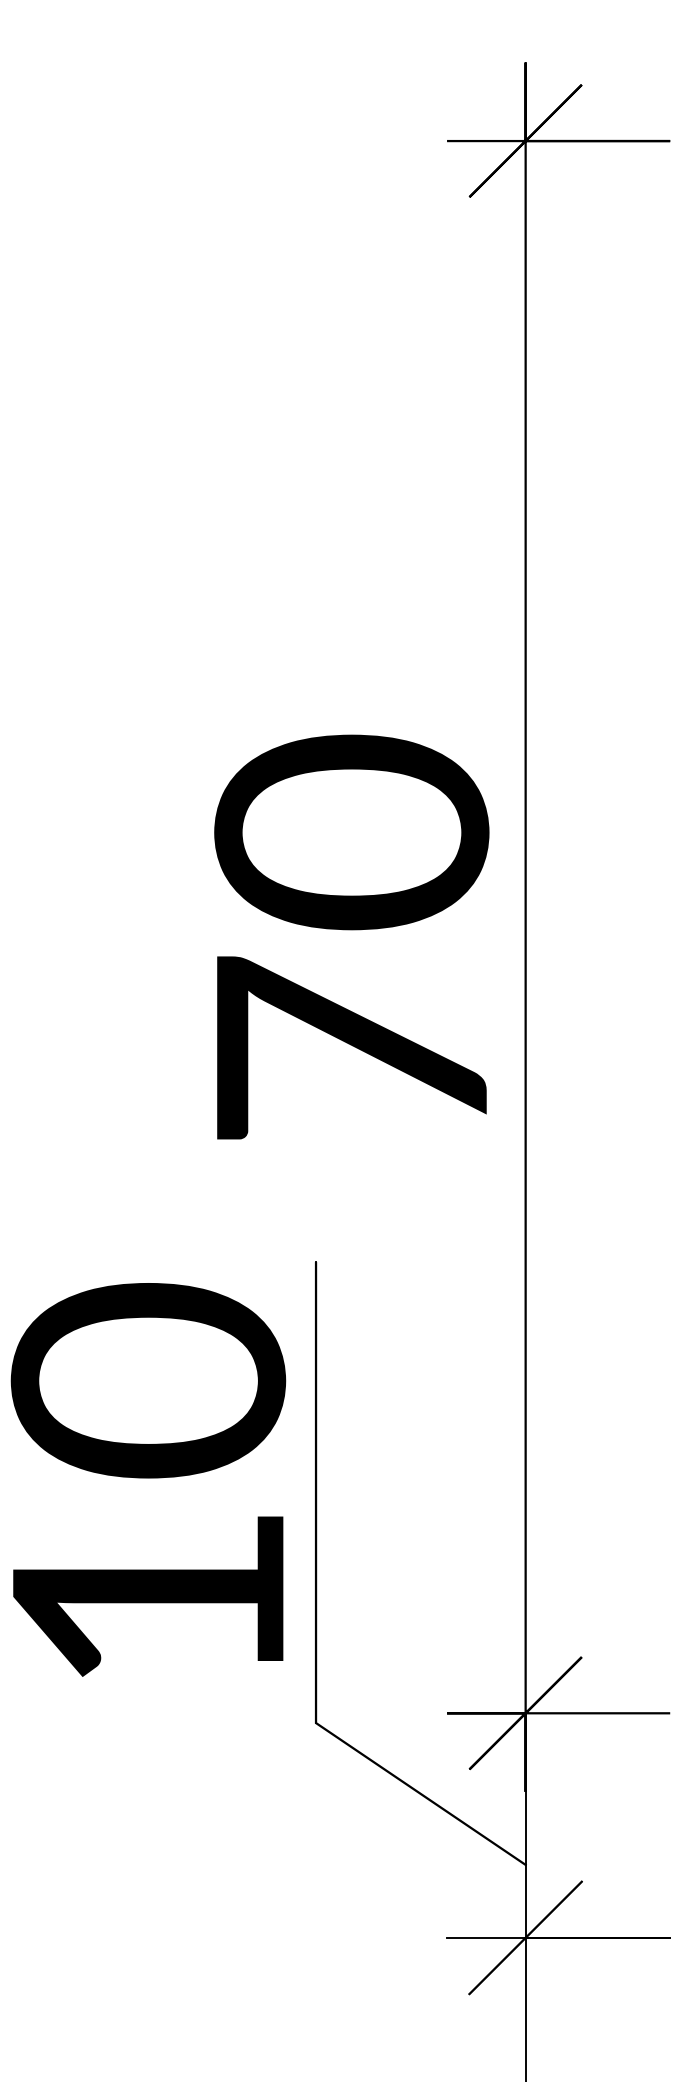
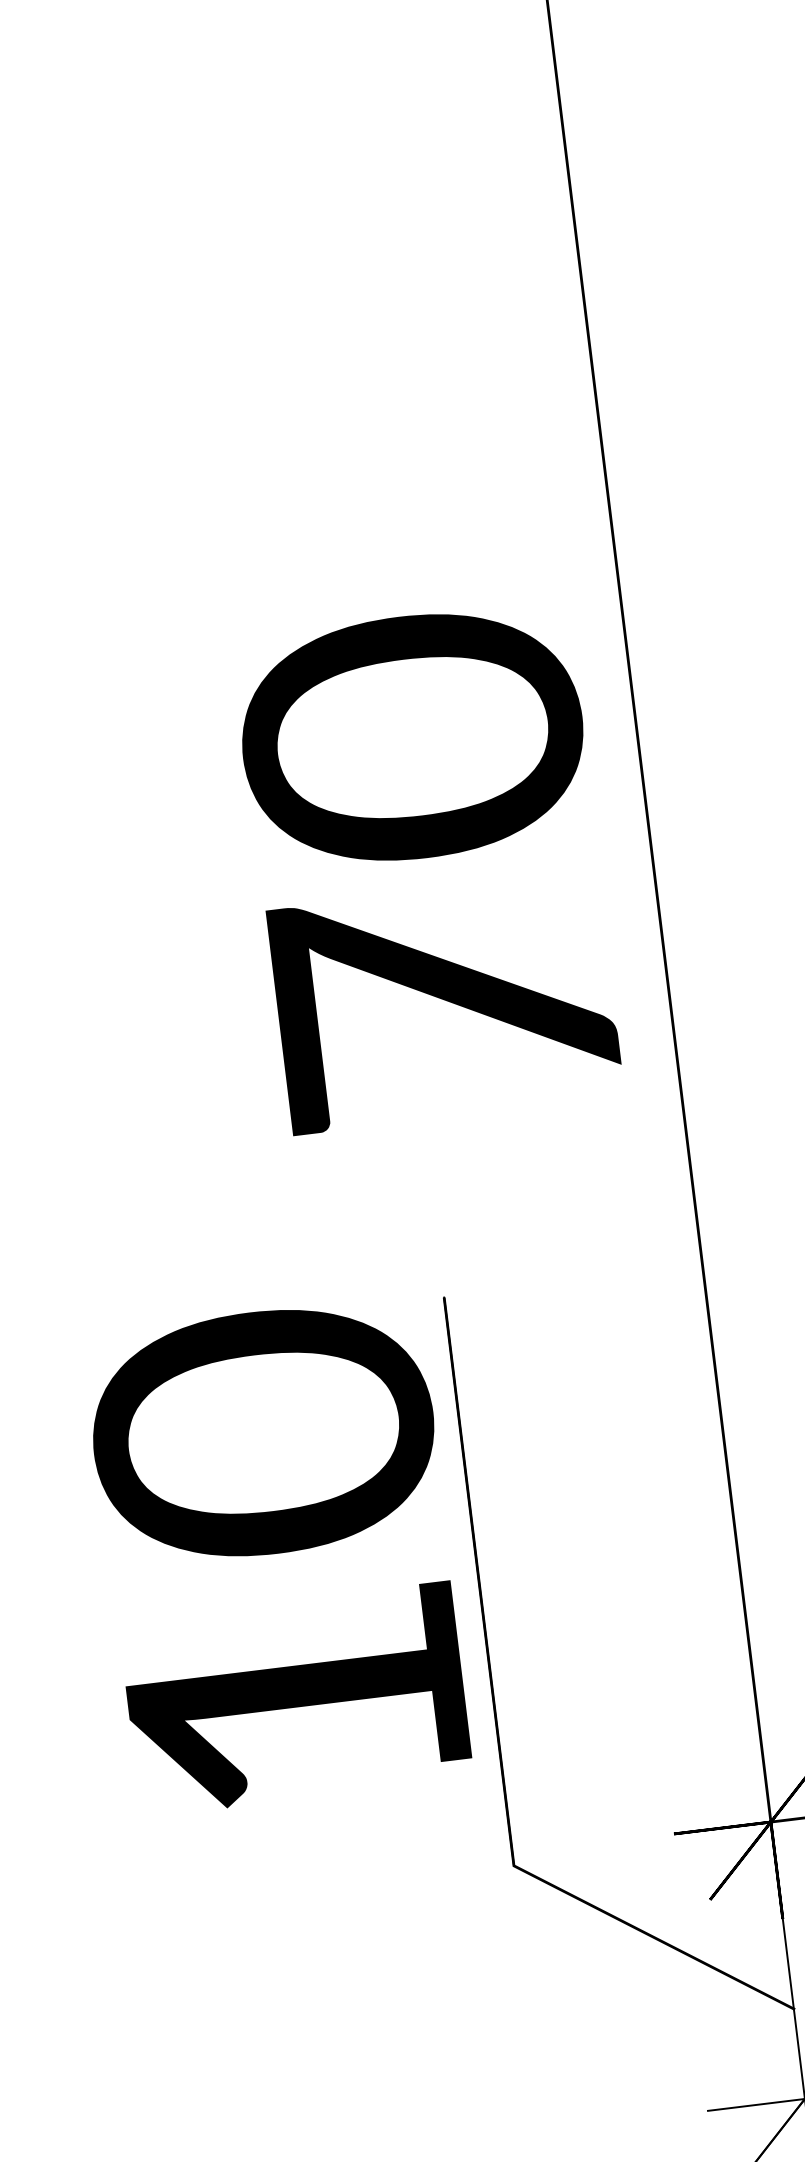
text: (351, 936) -> (428, 865), moved
text: (148, 1479) -> (278, 1554), moved

